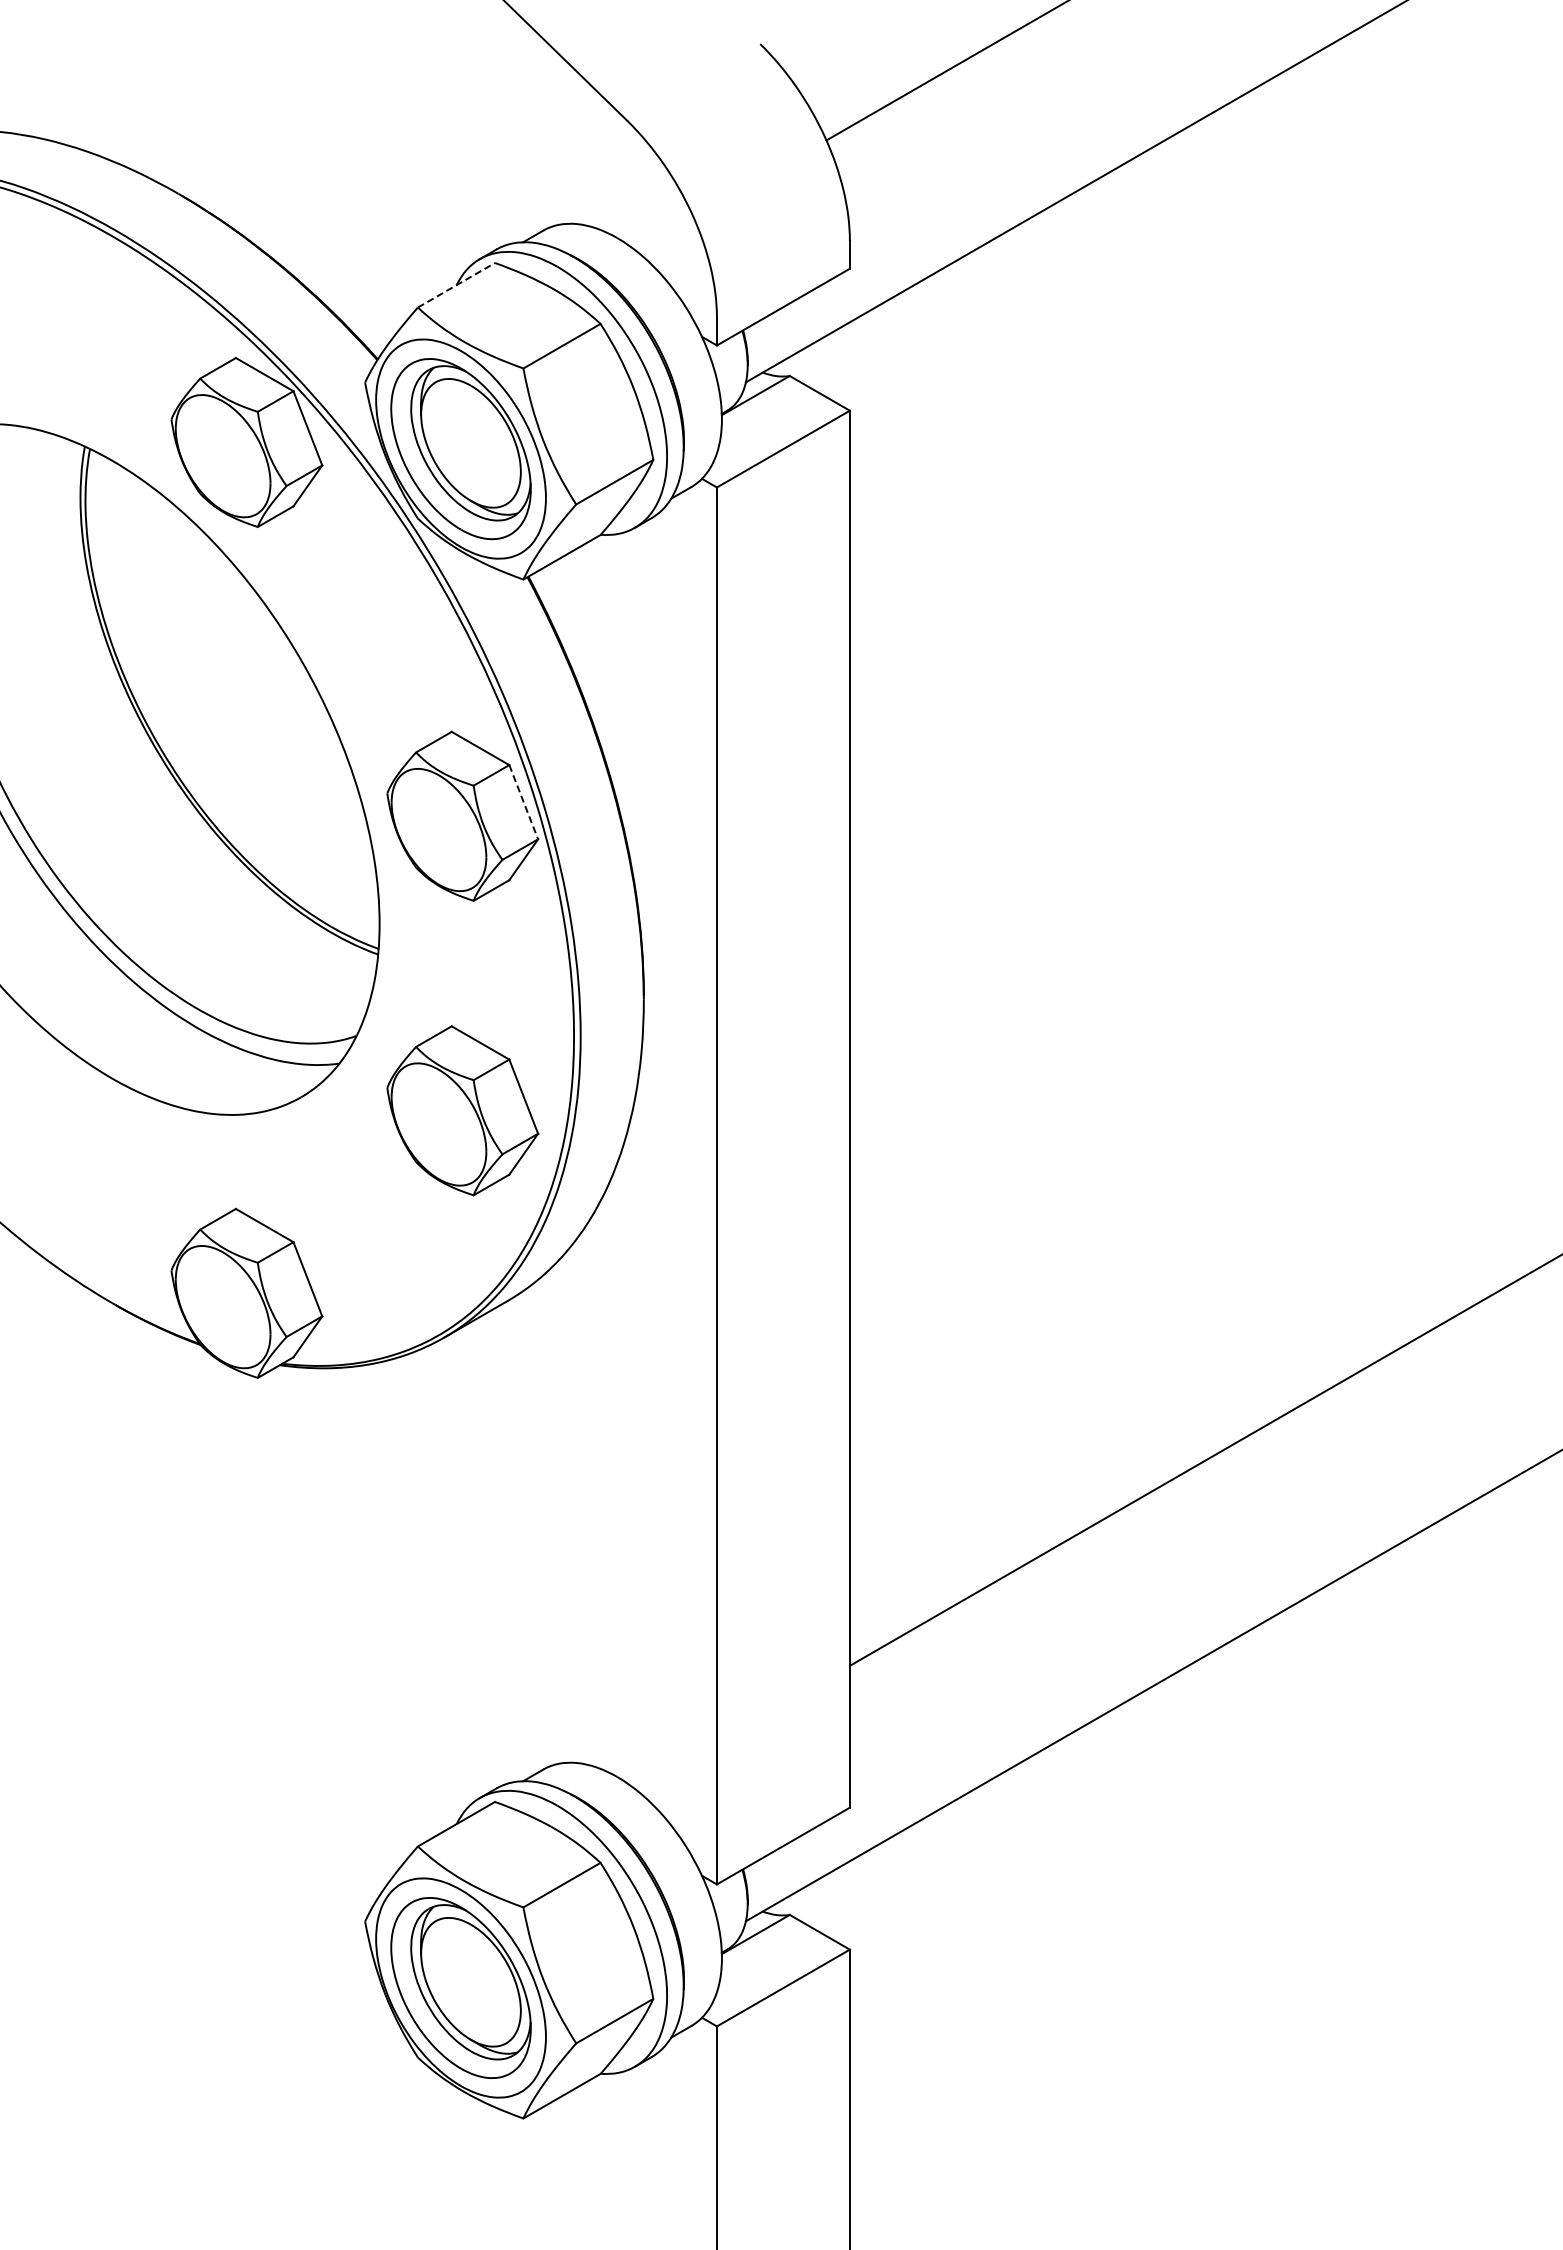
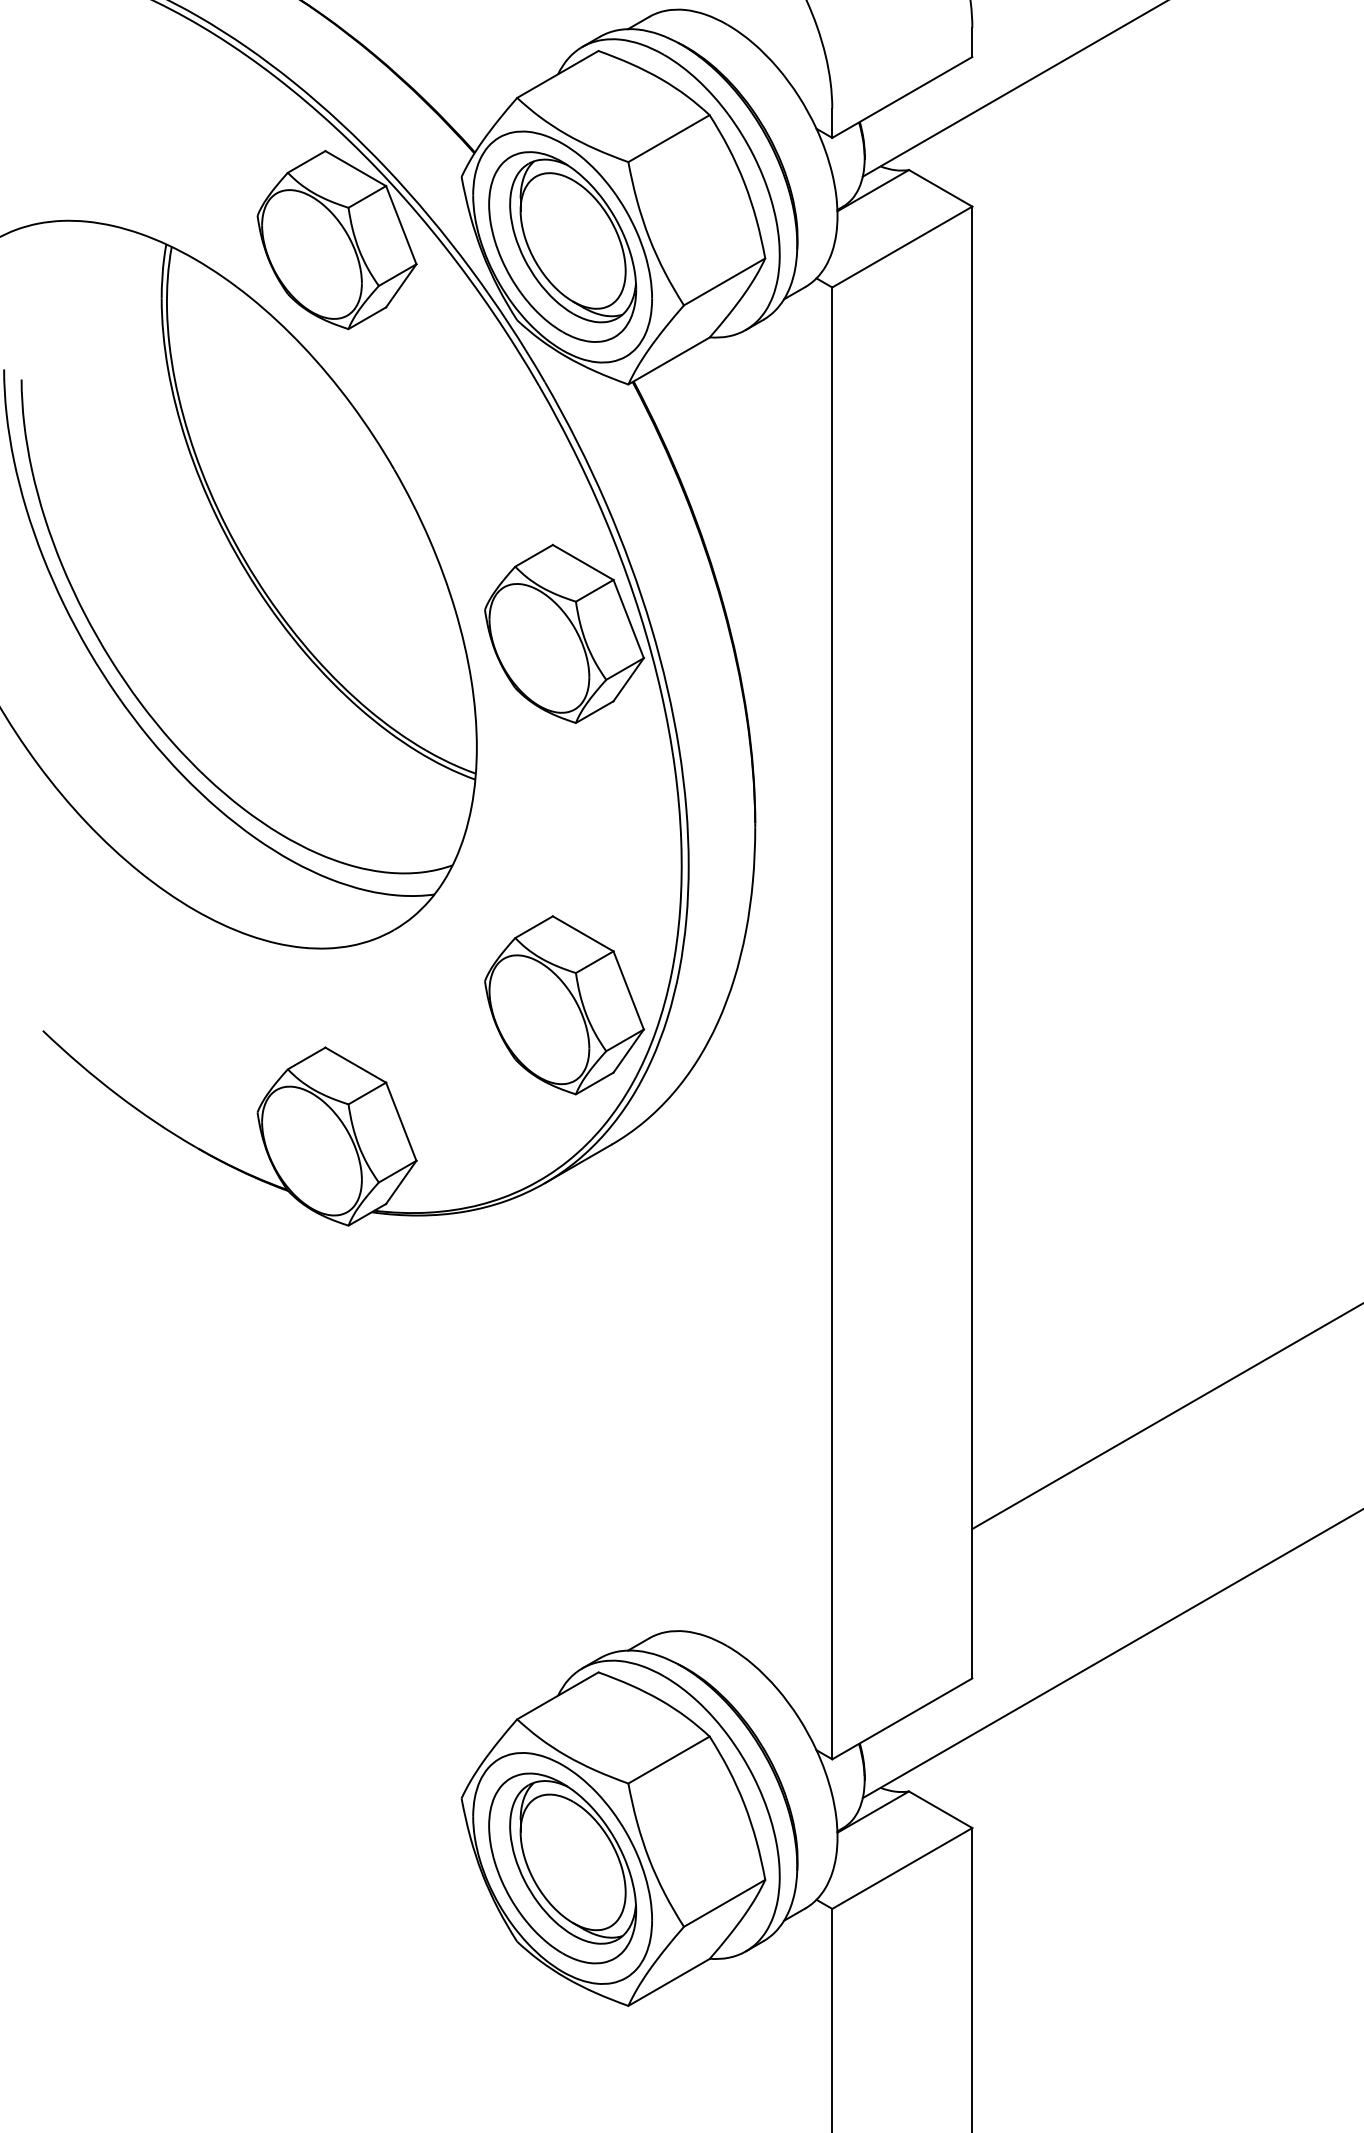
line: (456, 285) -> (557, 74), dashed -> solid
line: (523, 802) -> (628, 619), dashed -> solid
part: (462, 1110) -> (564, 1005), moved

